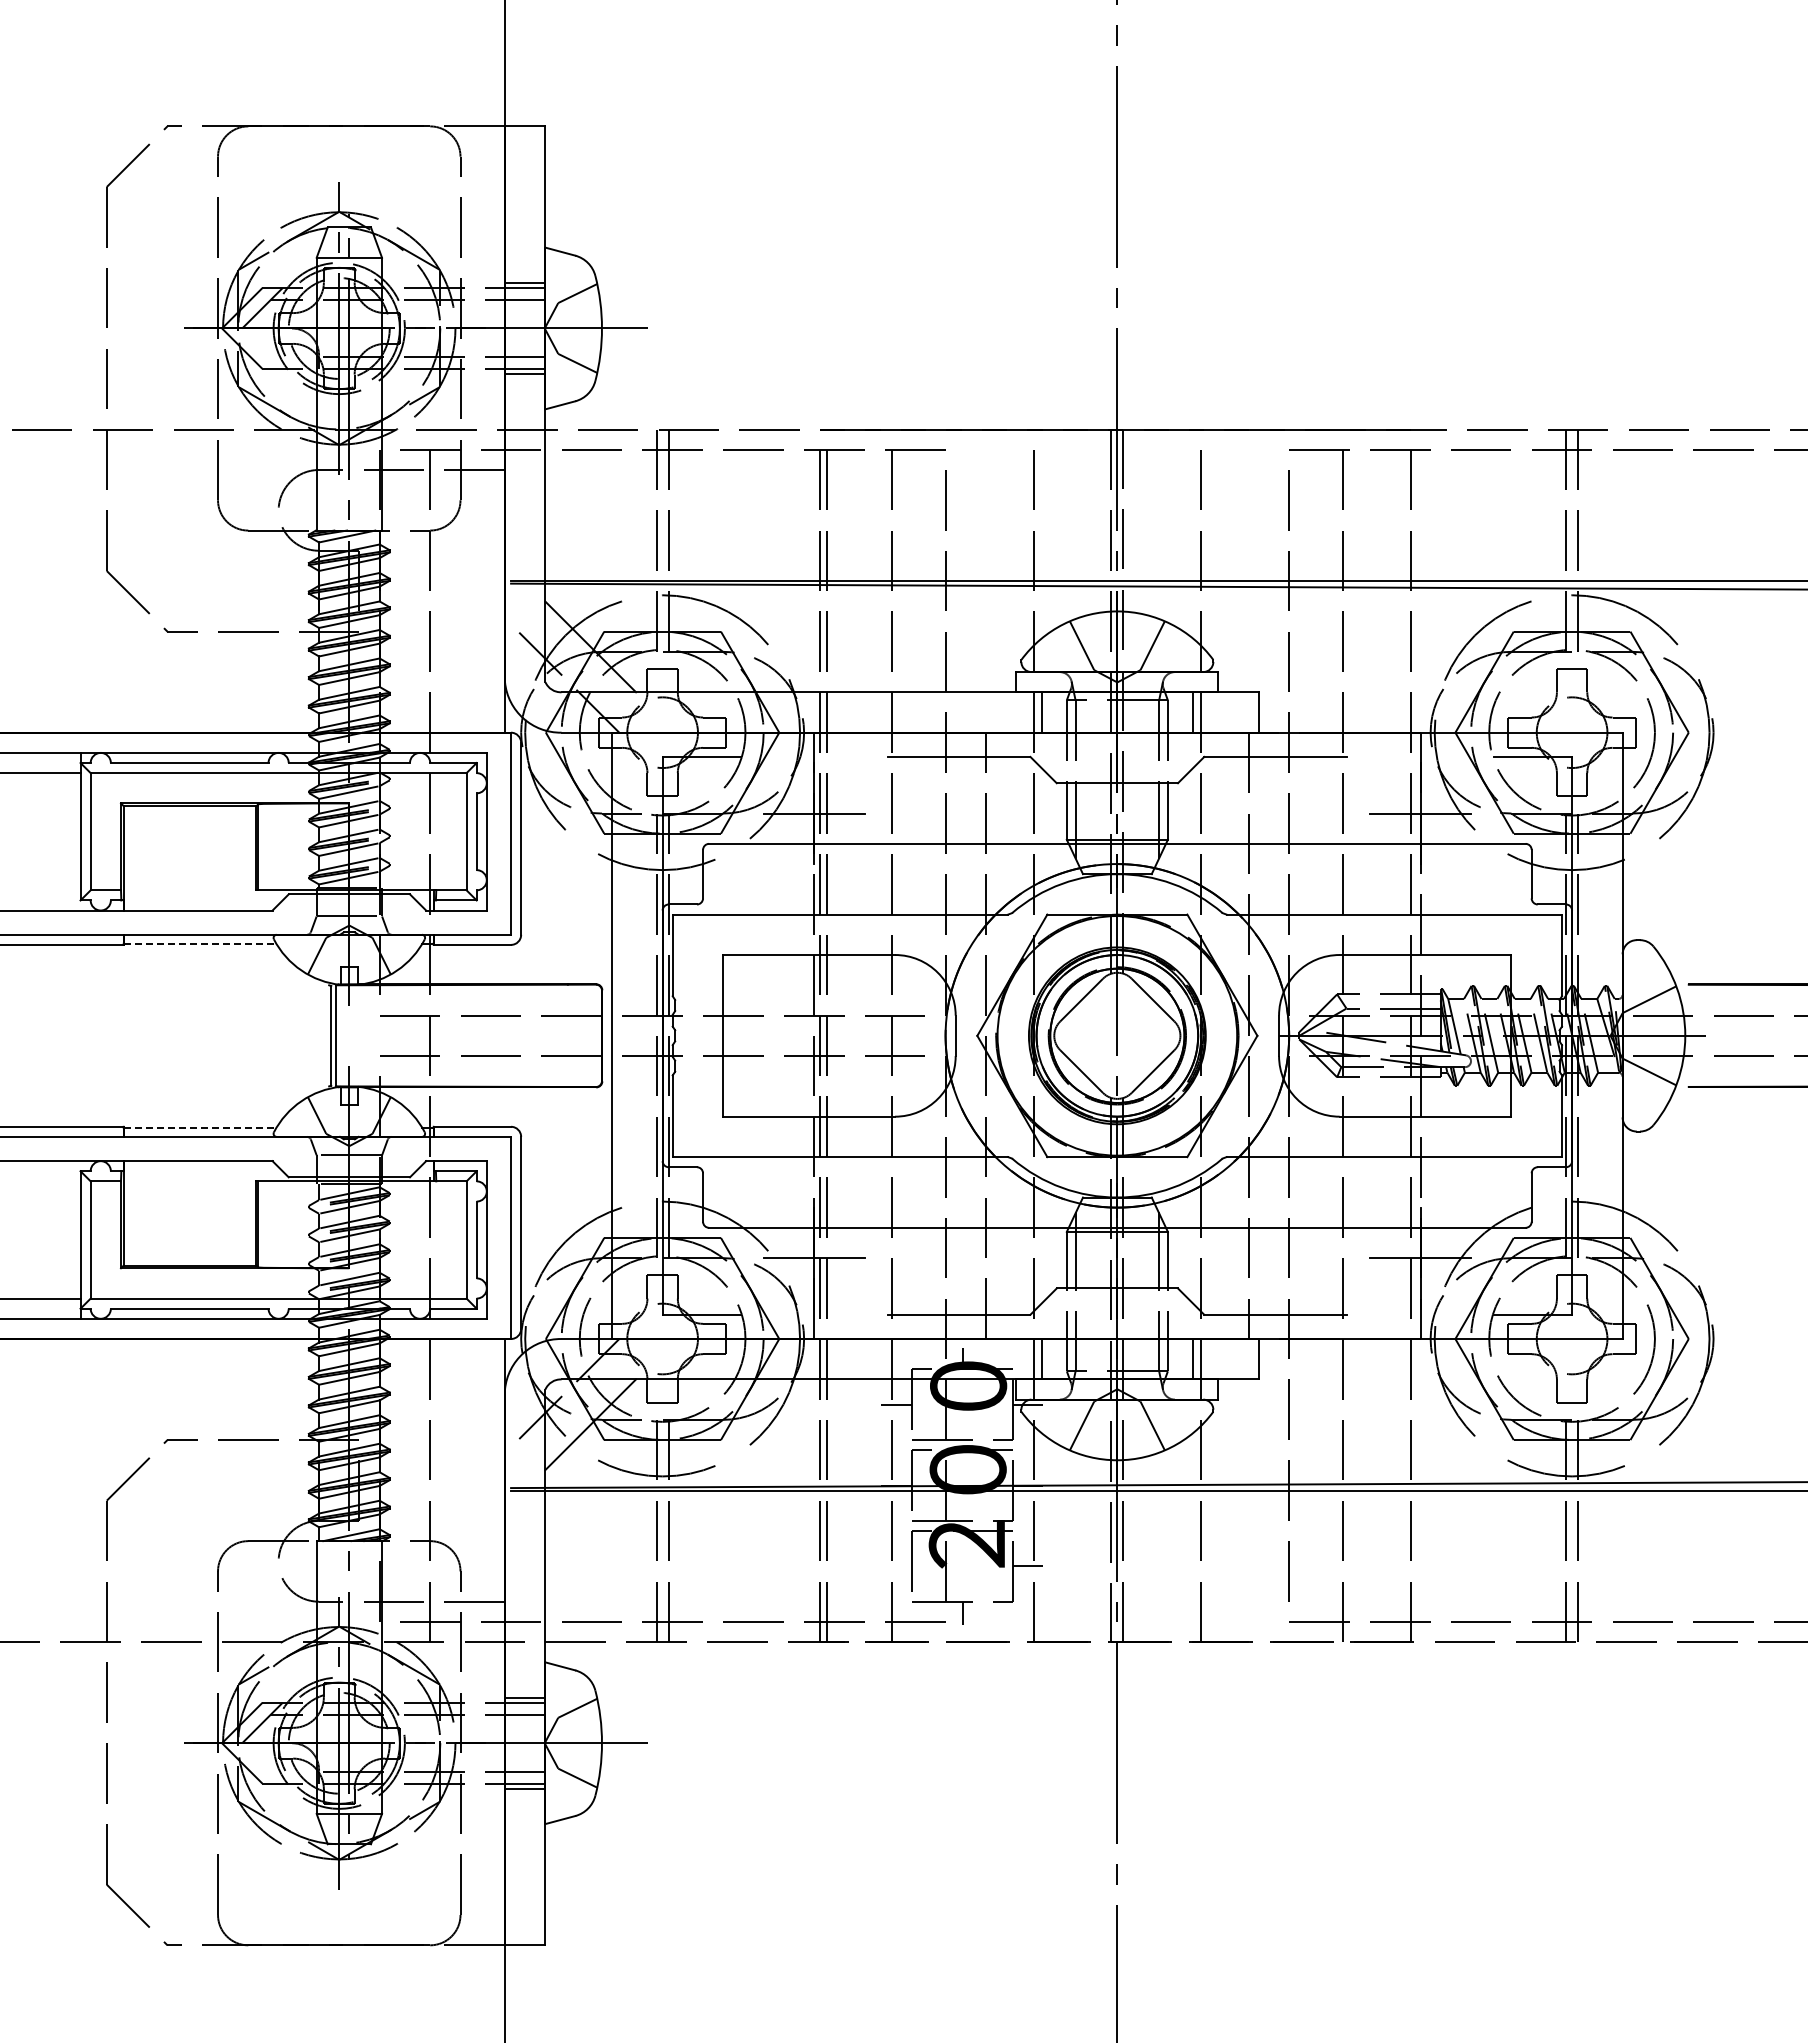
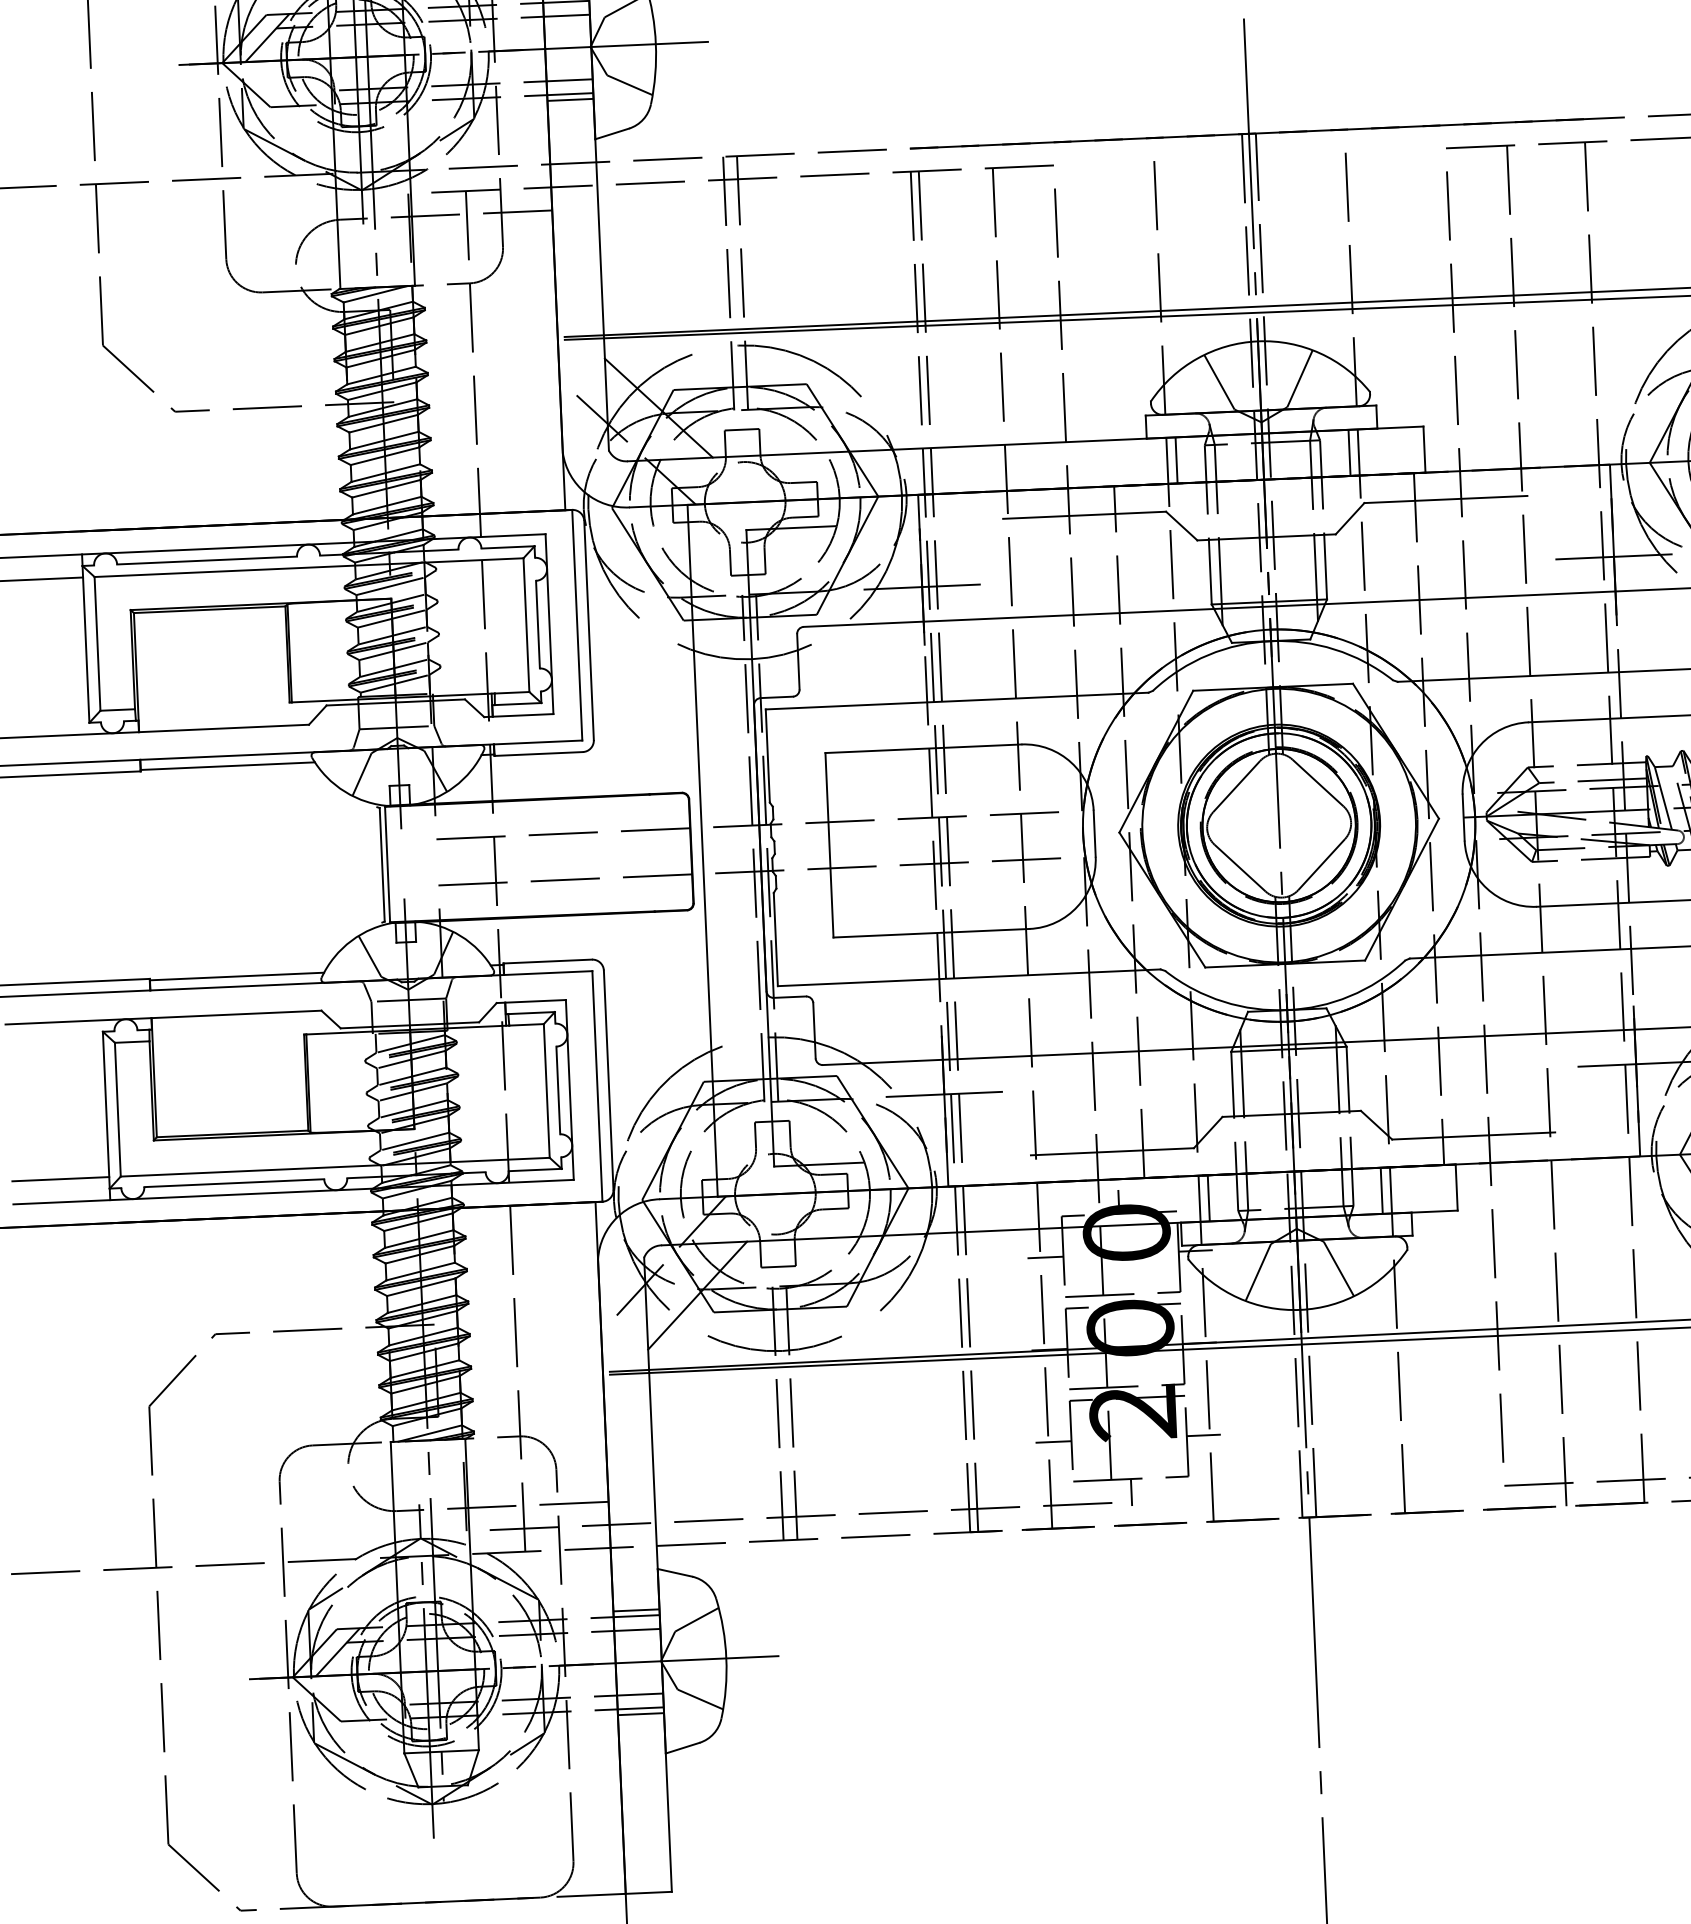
line: (200, 943) -> (228, 765), dashed -> solid
line: (200, 1128) -> (237, 977), dashed -> solid
line: (896, 1566) -> (1053, 1442), added

